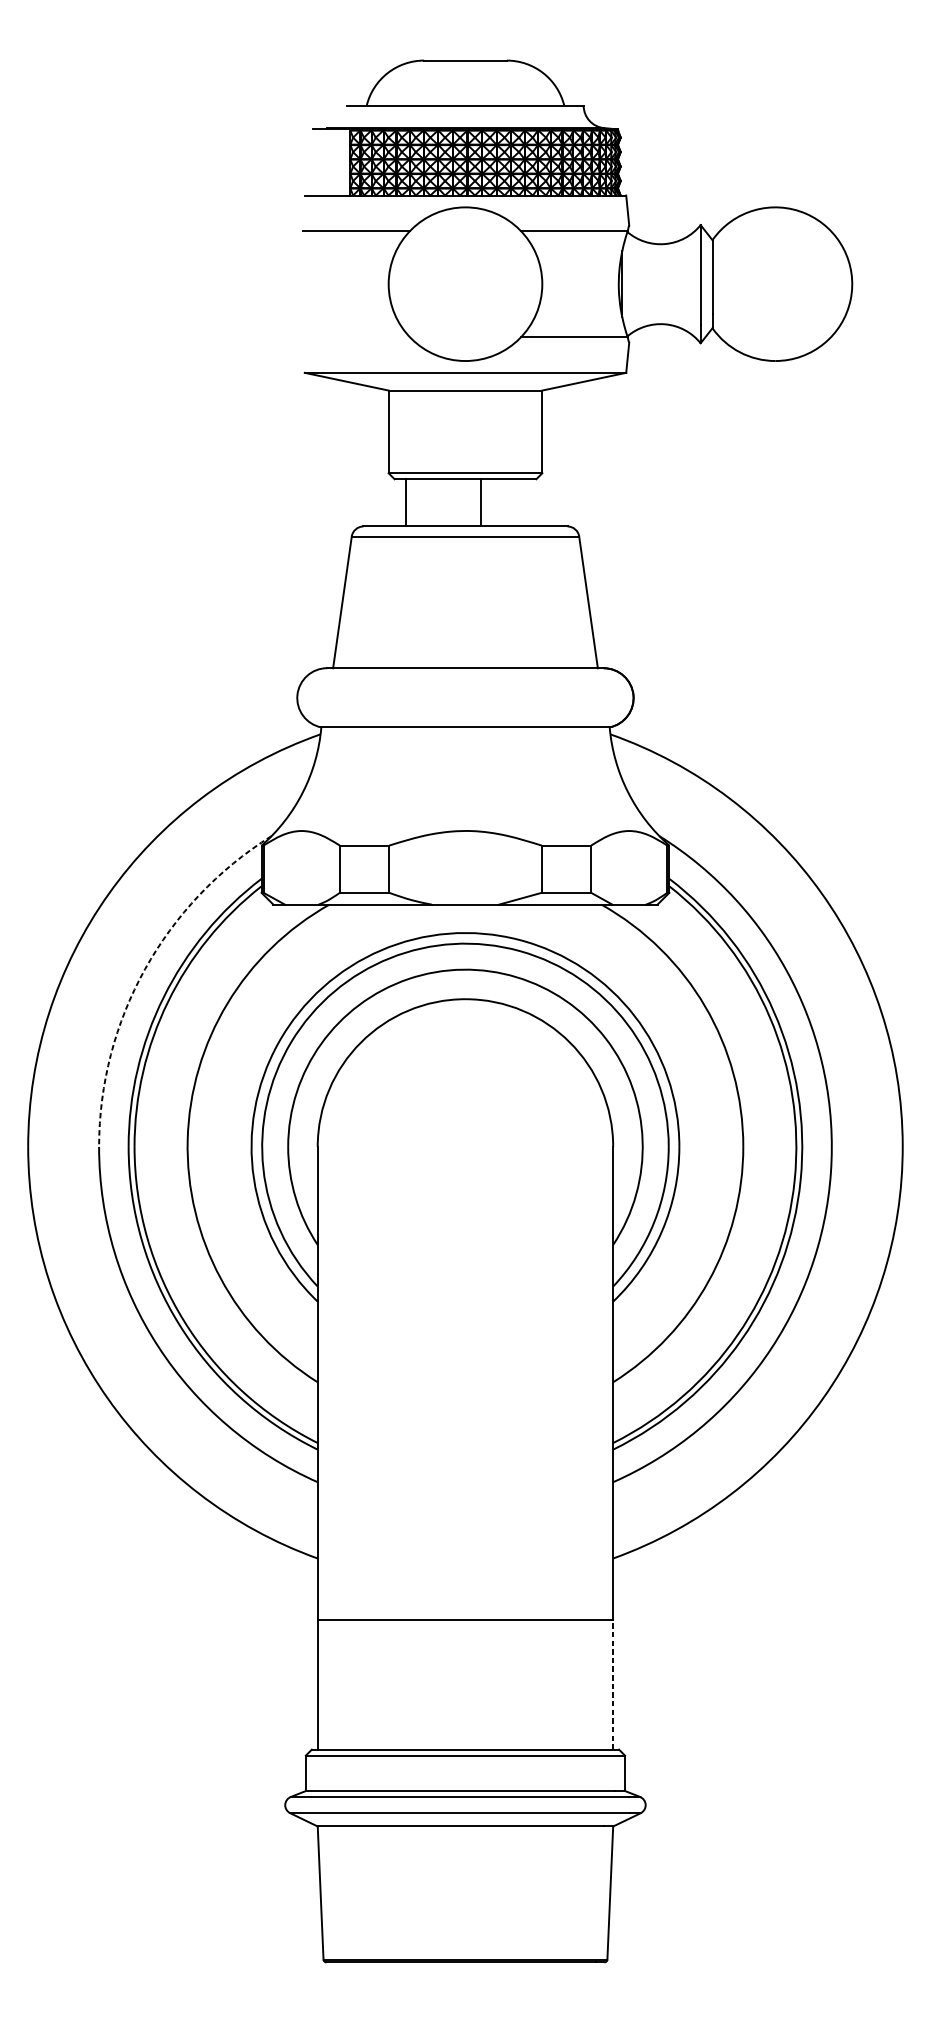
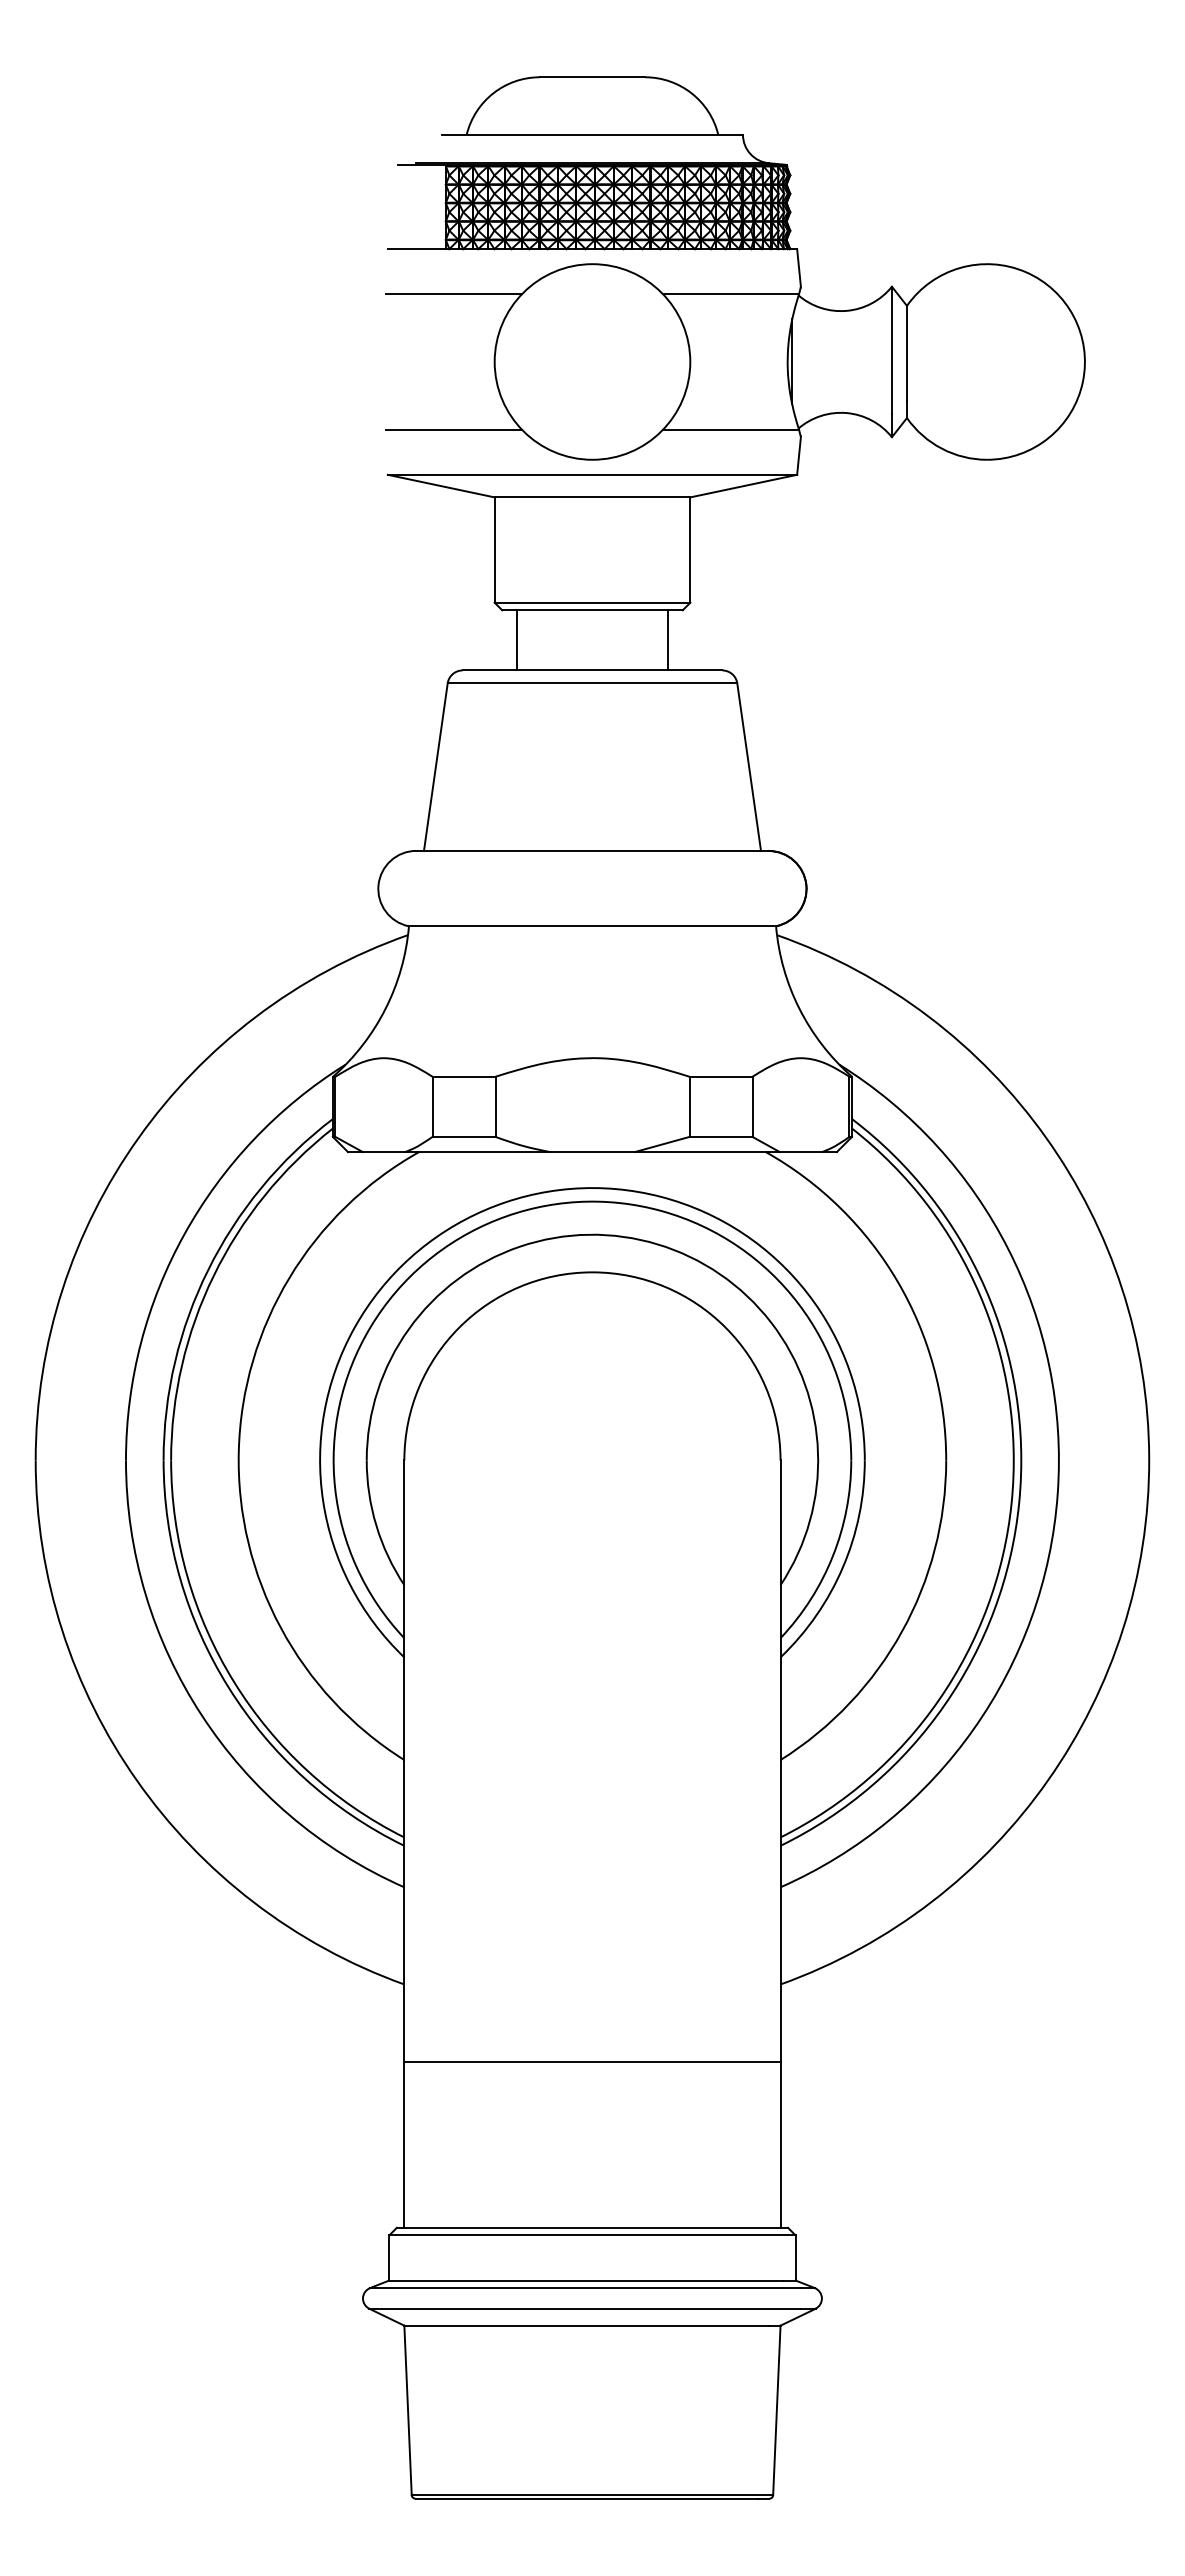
line: (356, 337) -> (453, 429), added
line: (480, 502) -> (667, 640), moved
arc: (145, 969) -> (184, 1234), dashed -> solid
line: (613, 1684) -> (780, 2145), dashed -> solid

